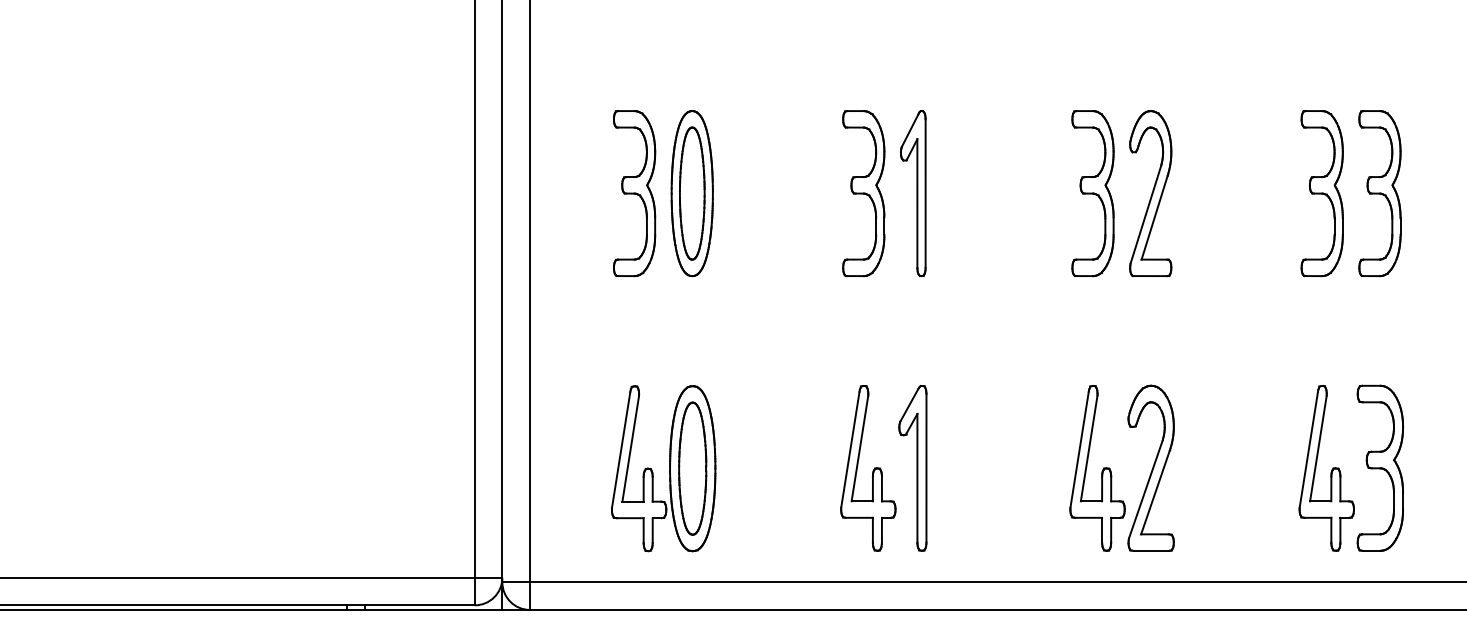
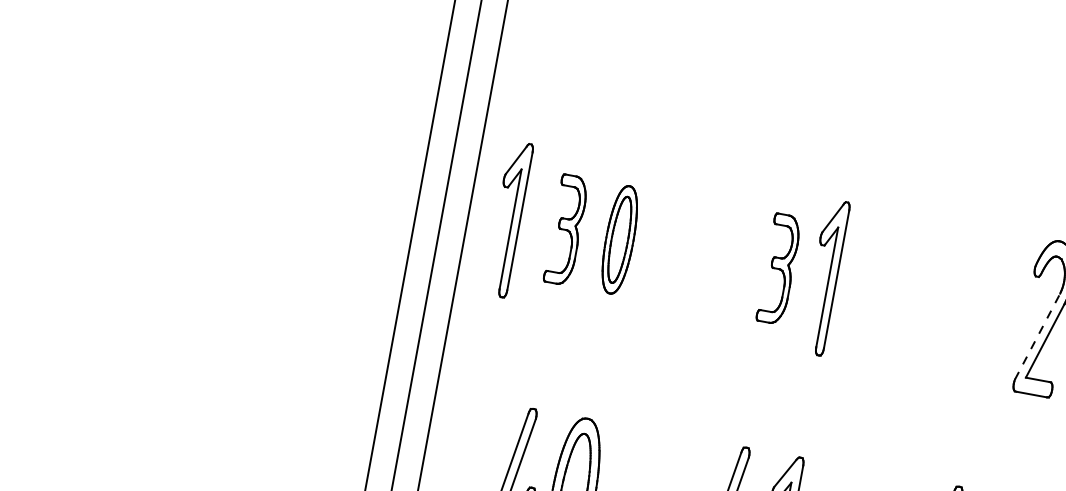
part: (572, 193) -> (508, 219), added
part: (634, 193) -> (566, 229), size x0.7
part: (691, 193) -> (619, 239), size x0.7
part: (863, 193) -> (778, 268), size x0.7
part: (1092, 193) -> (991, 307), removed
line: (1146, 214) -> (1038, 336), solid -> dashed

